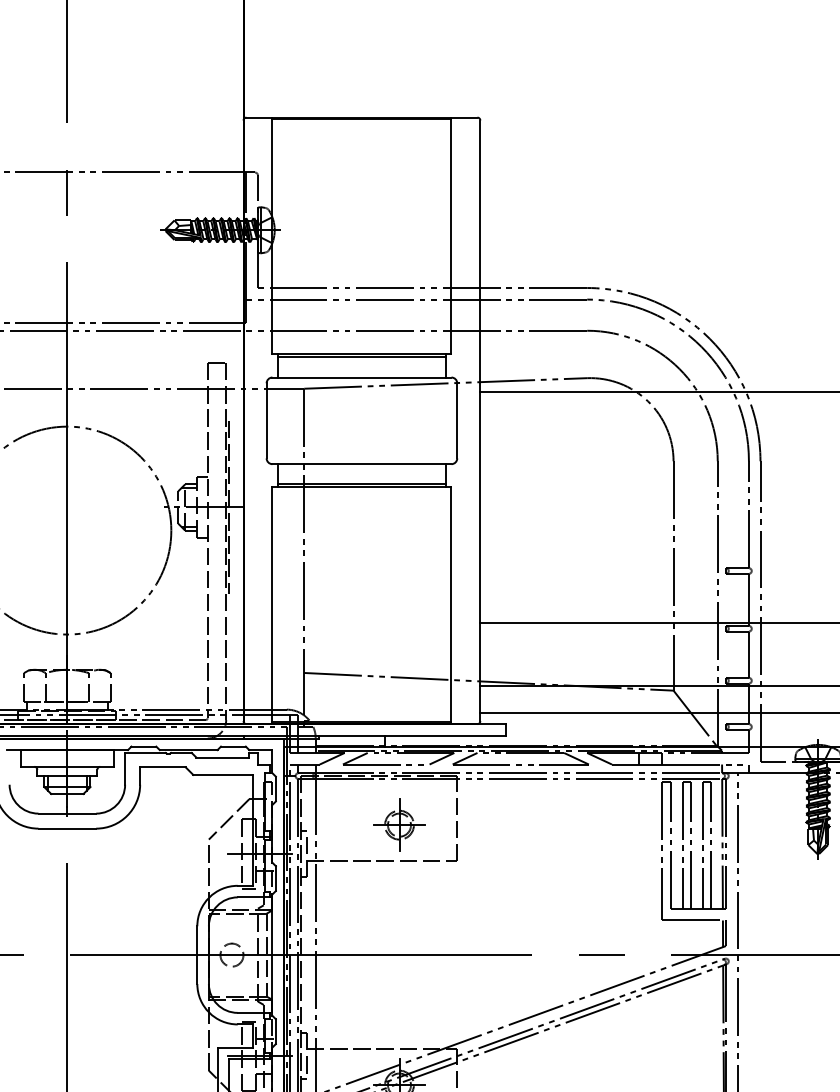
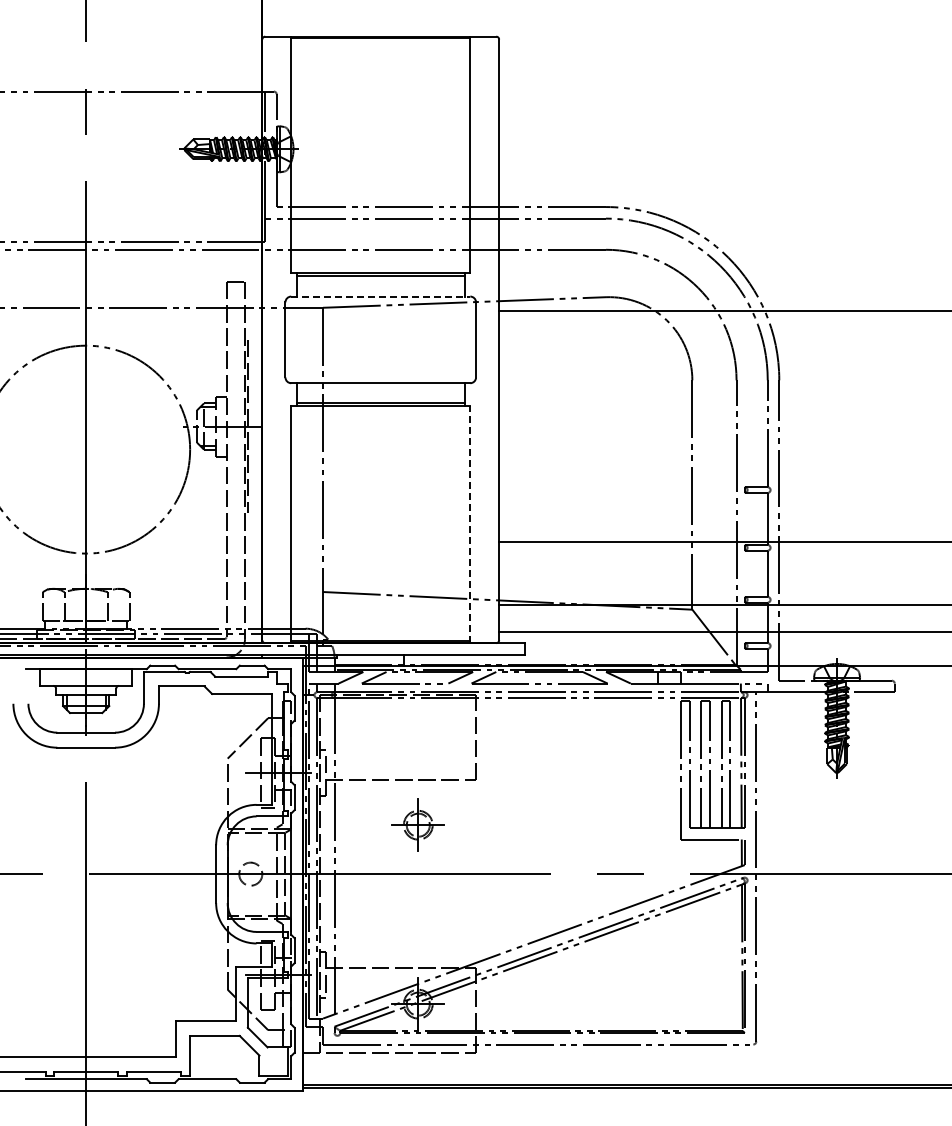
line: (361, 377) -> (380, 296), solid -> dashed
line: (451, 605) -> (470, 524), solid -> dashed
part: (398, 824) -> (417, 824), moved

